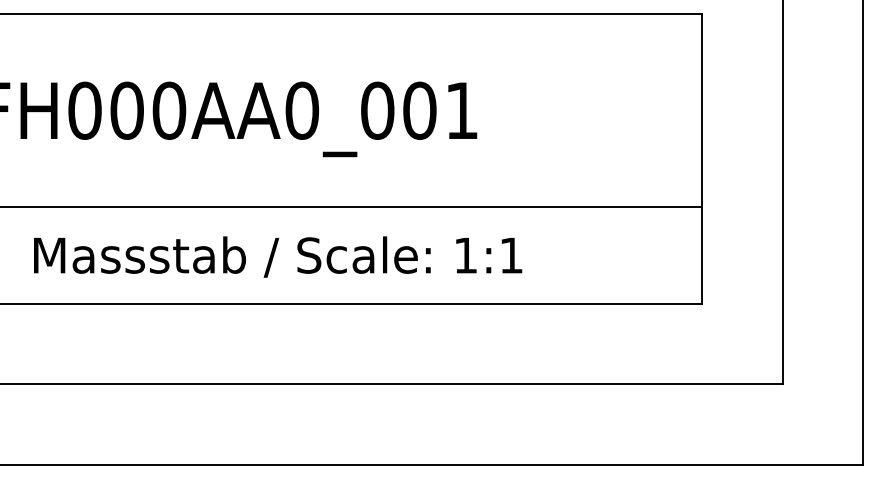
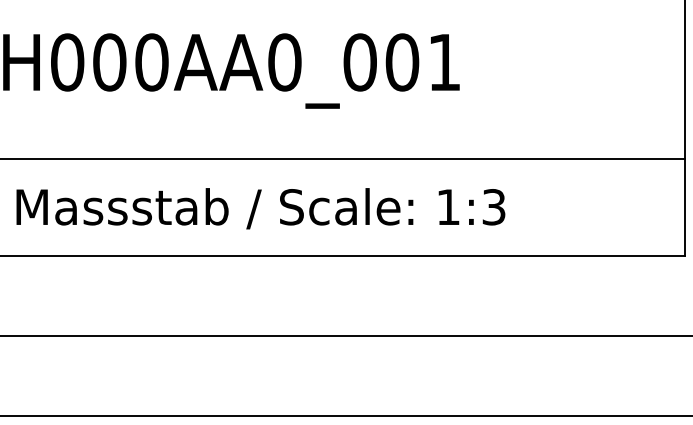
text: (511, 255) -> (494, 207), 1:1 -> 1:3

